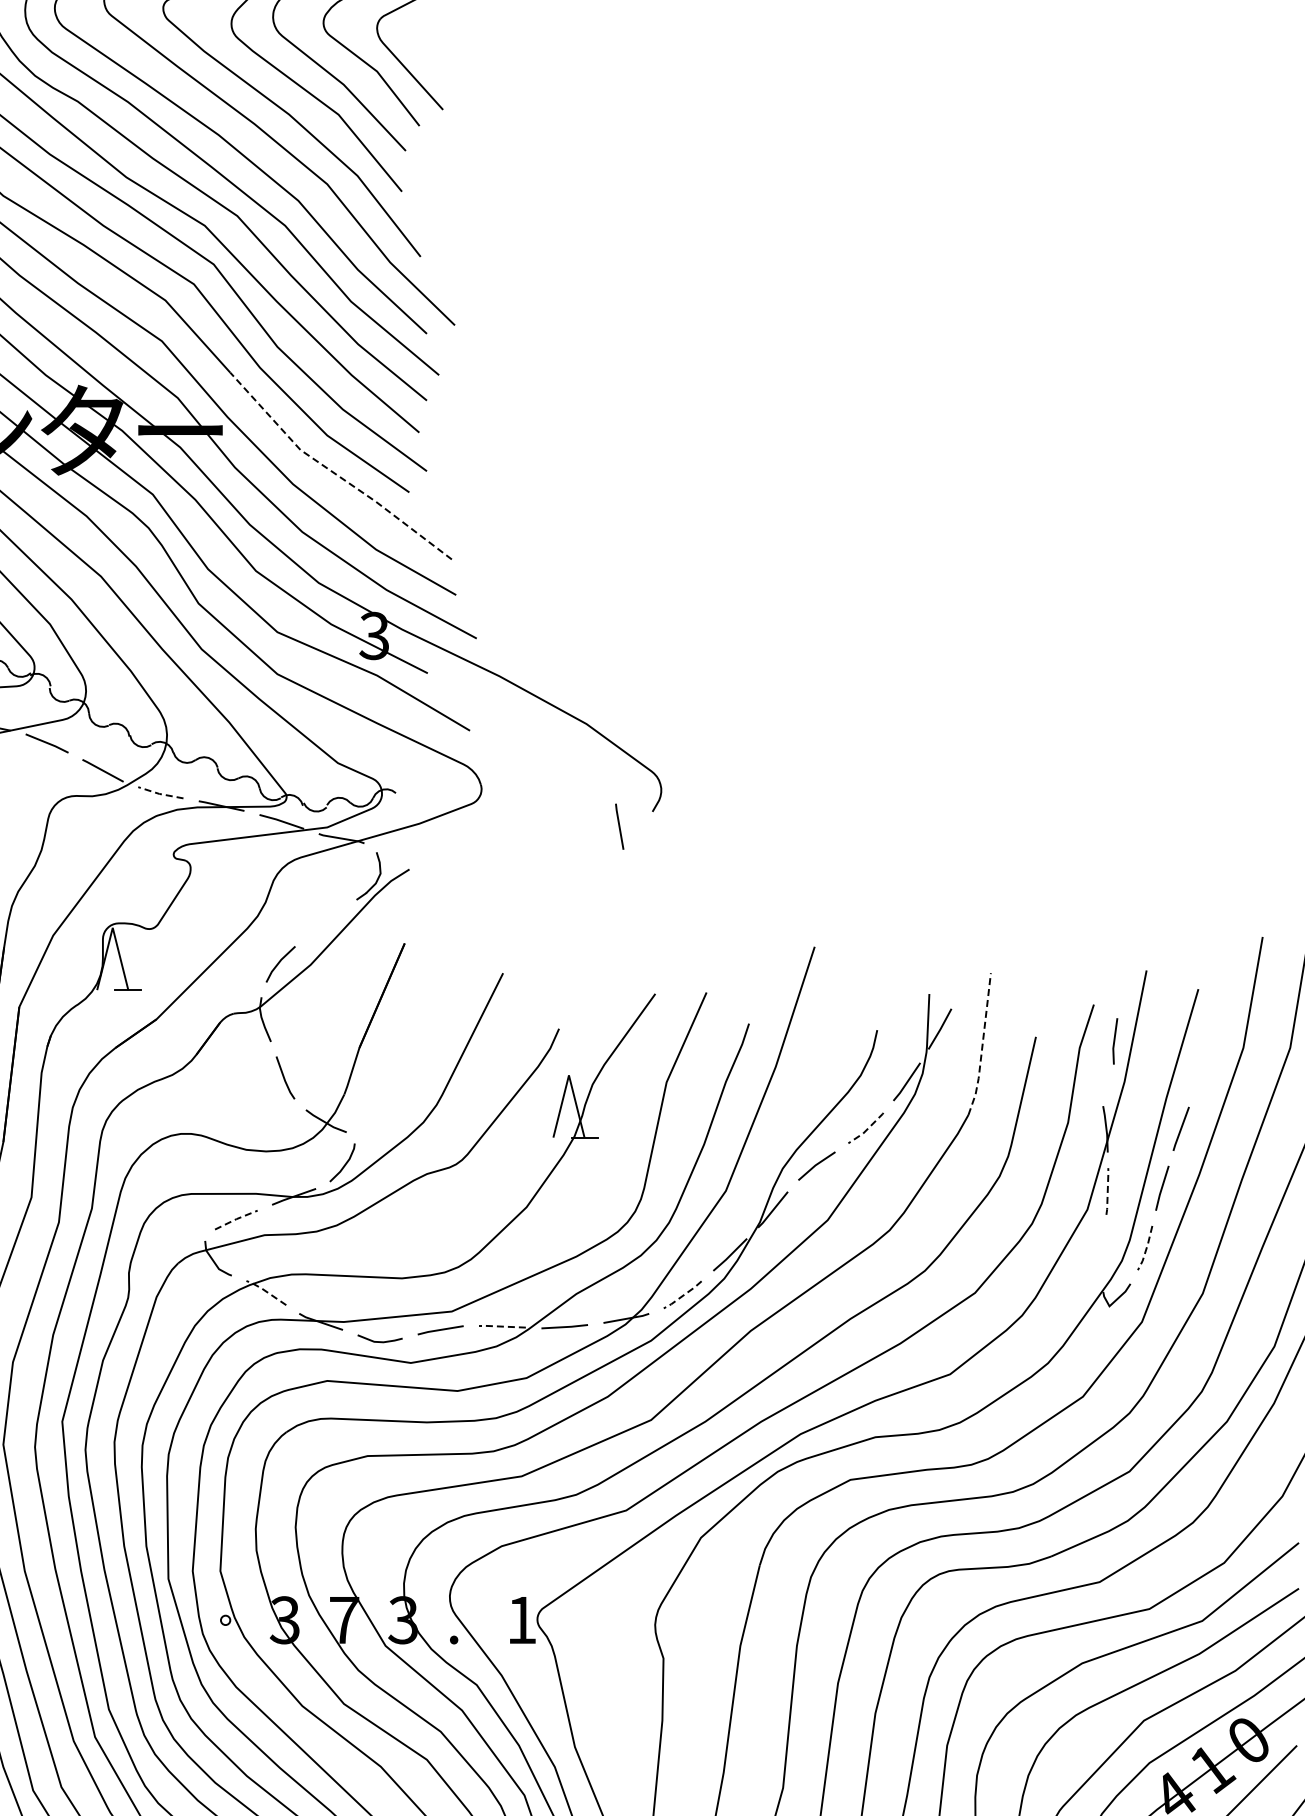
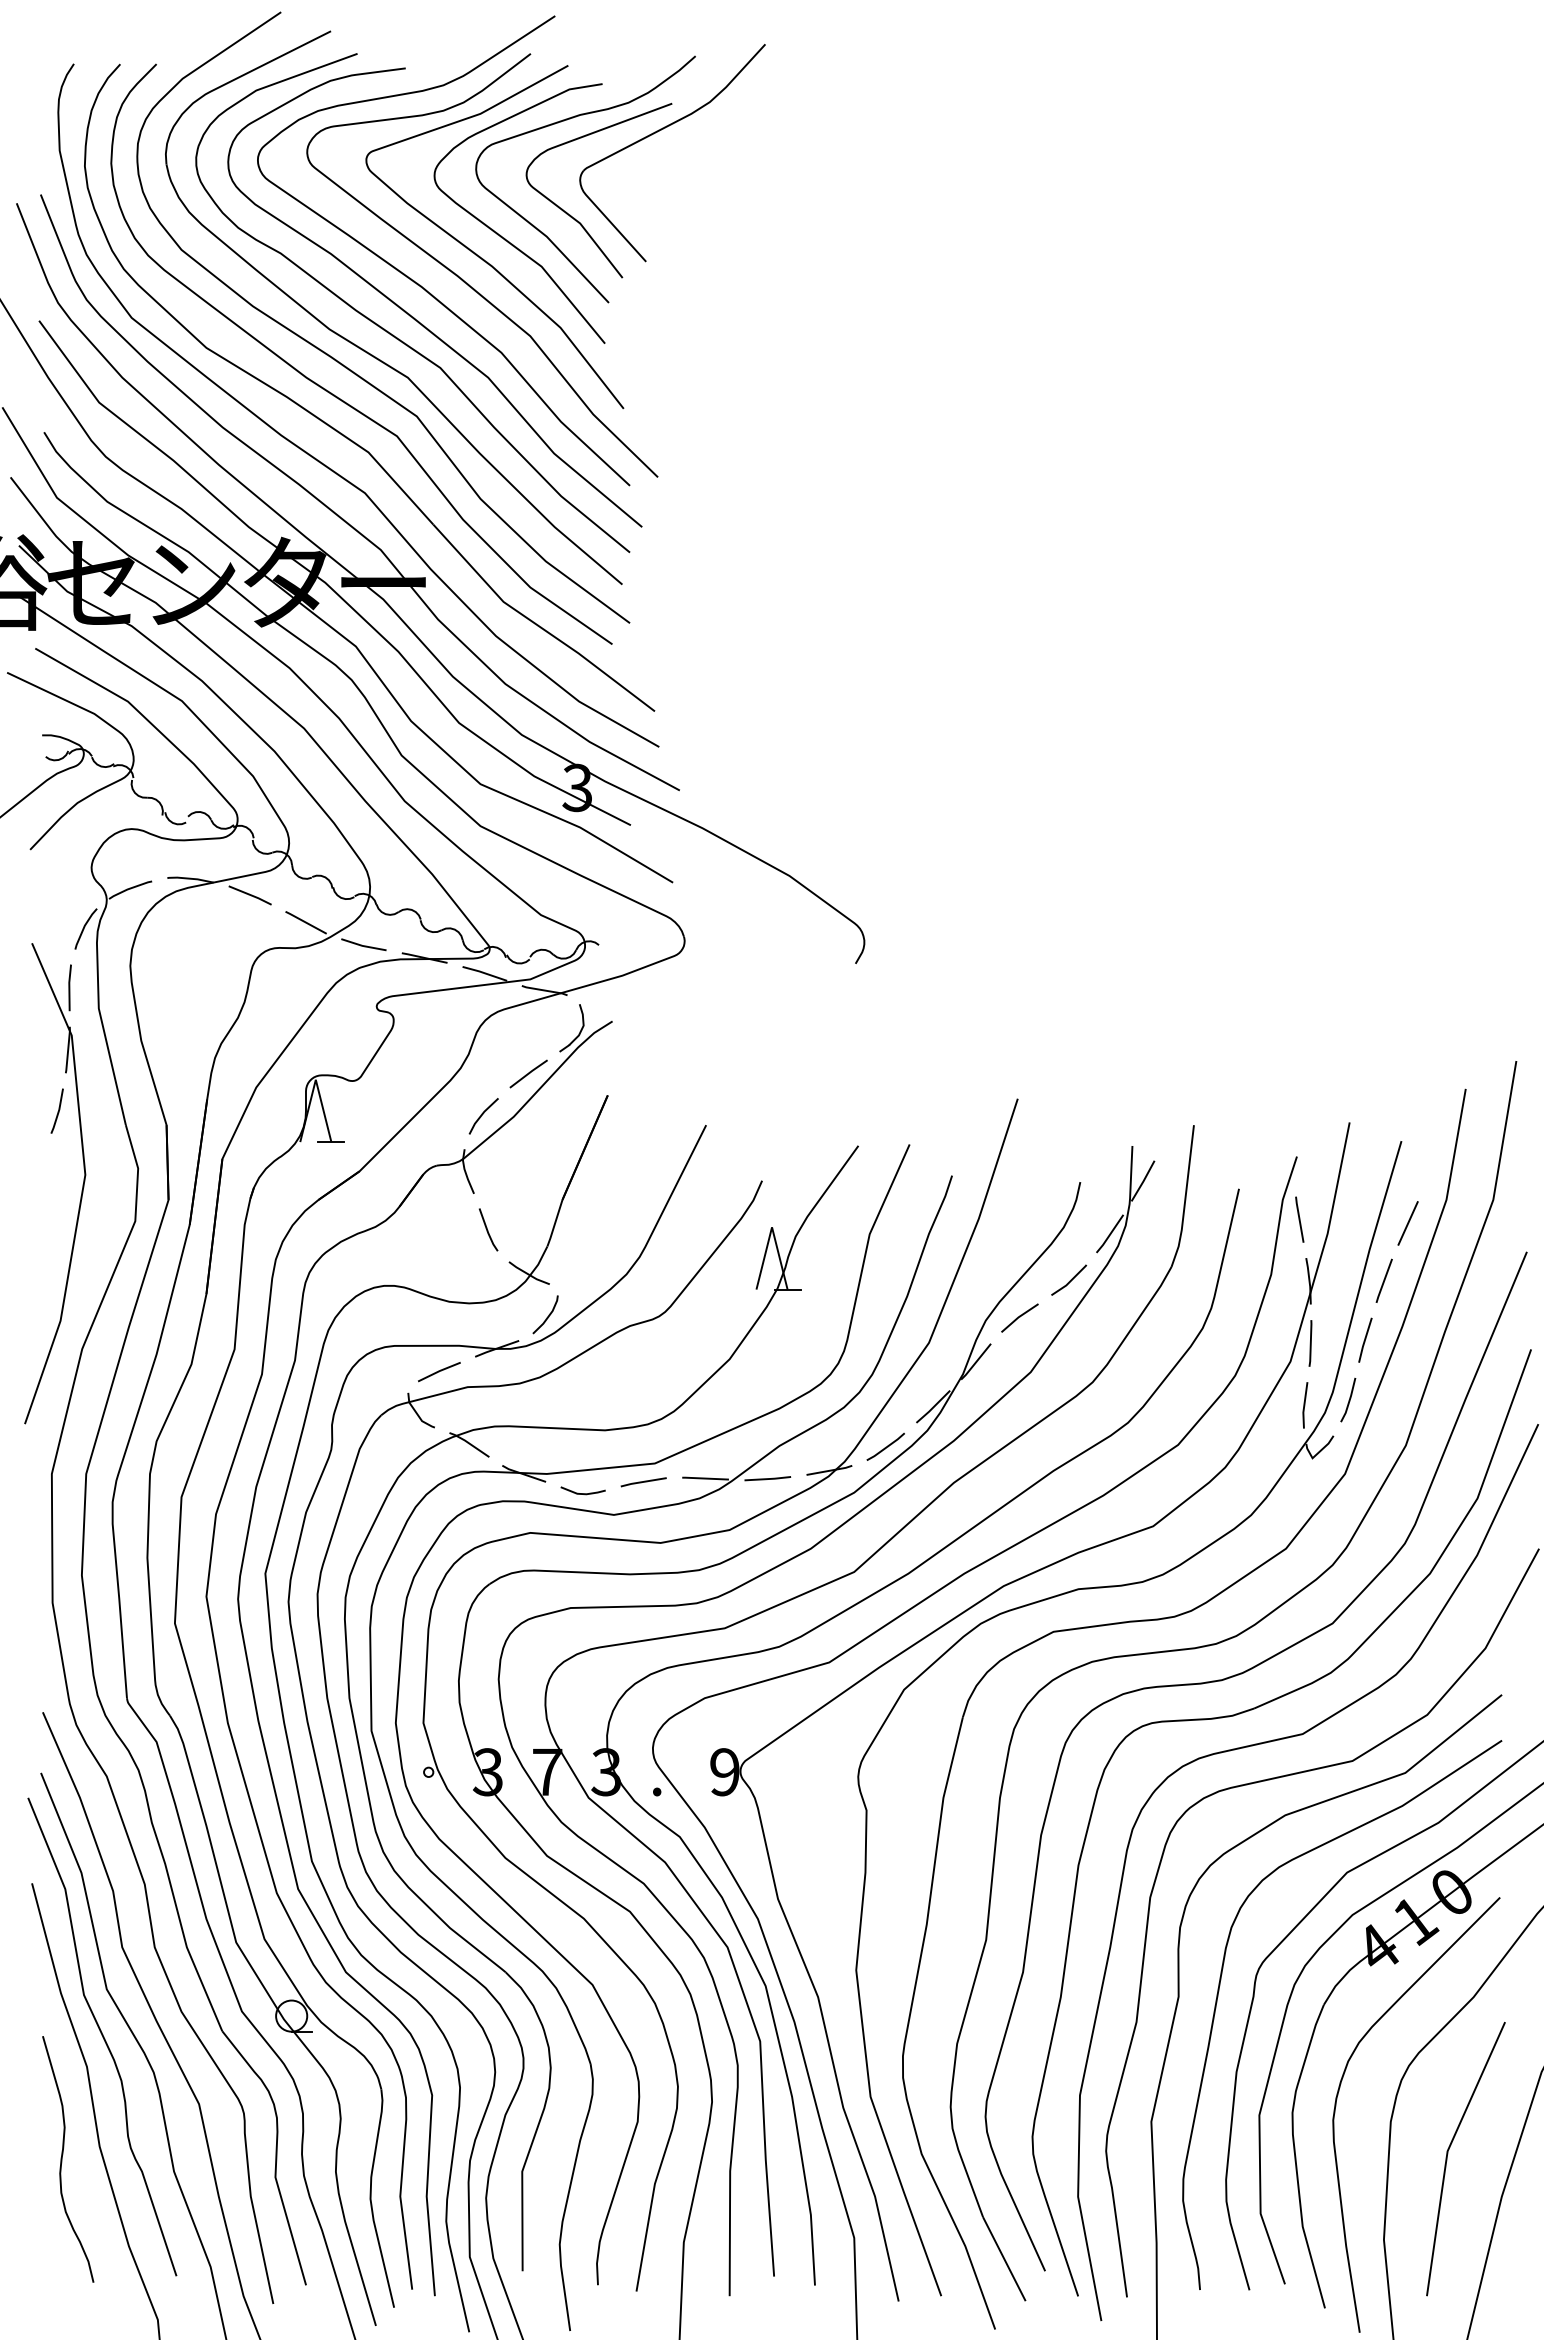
line: (334, 473) -> (537, 625), dashed -> solid
line: (159, 793) -> (362, 945), dashed -> solid
line: (619, 826) -> (1299, 1219), moved
line: (325, 921) -> (528, 1073), added
line: (1115, 1041) -> (1305, 1405), moved
line: (982, 1045) -> (1185, 1197), dashed -> solid
line: (1204, 1071) -> (1407, 1223), added
line: (867, 1129) -> (1070, 1281), dashed -> solid
line: (1107, 1191) -> (1310, 1343), dashed -> solid
line: (236, 1219) -> (439, 1371), dashed -> solid
line: (1146, 1248) -> (1349, 1400), dashed -> solid
line: (265, 1291) -> (468, 1443), dashed -> solid
line: (683, 1295) -> (886, 1447), dashed -> solid
line: (501, 1326) -> (704, 1478), dashed -> solid
text: (521, 1620) -> (724, 1772), 1 -> 9

